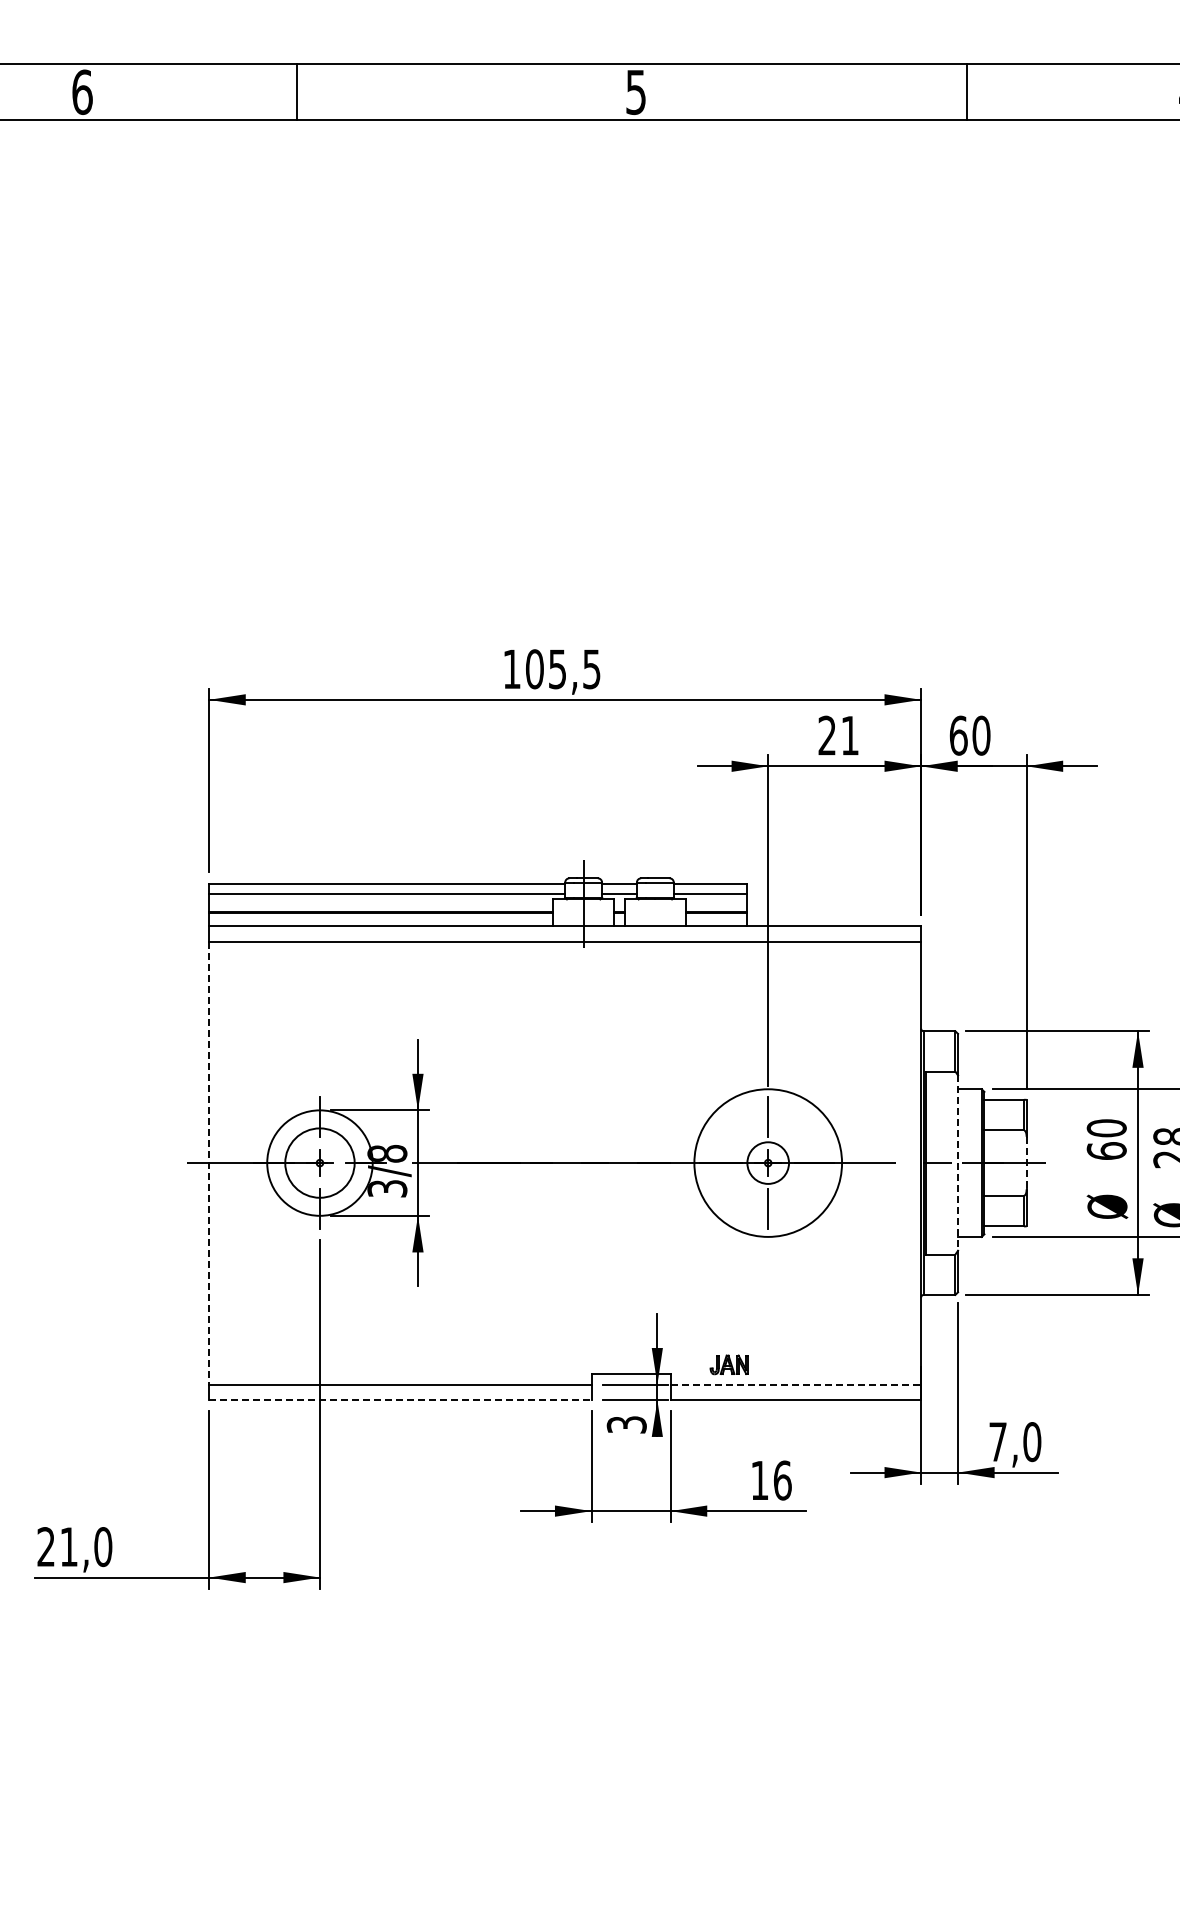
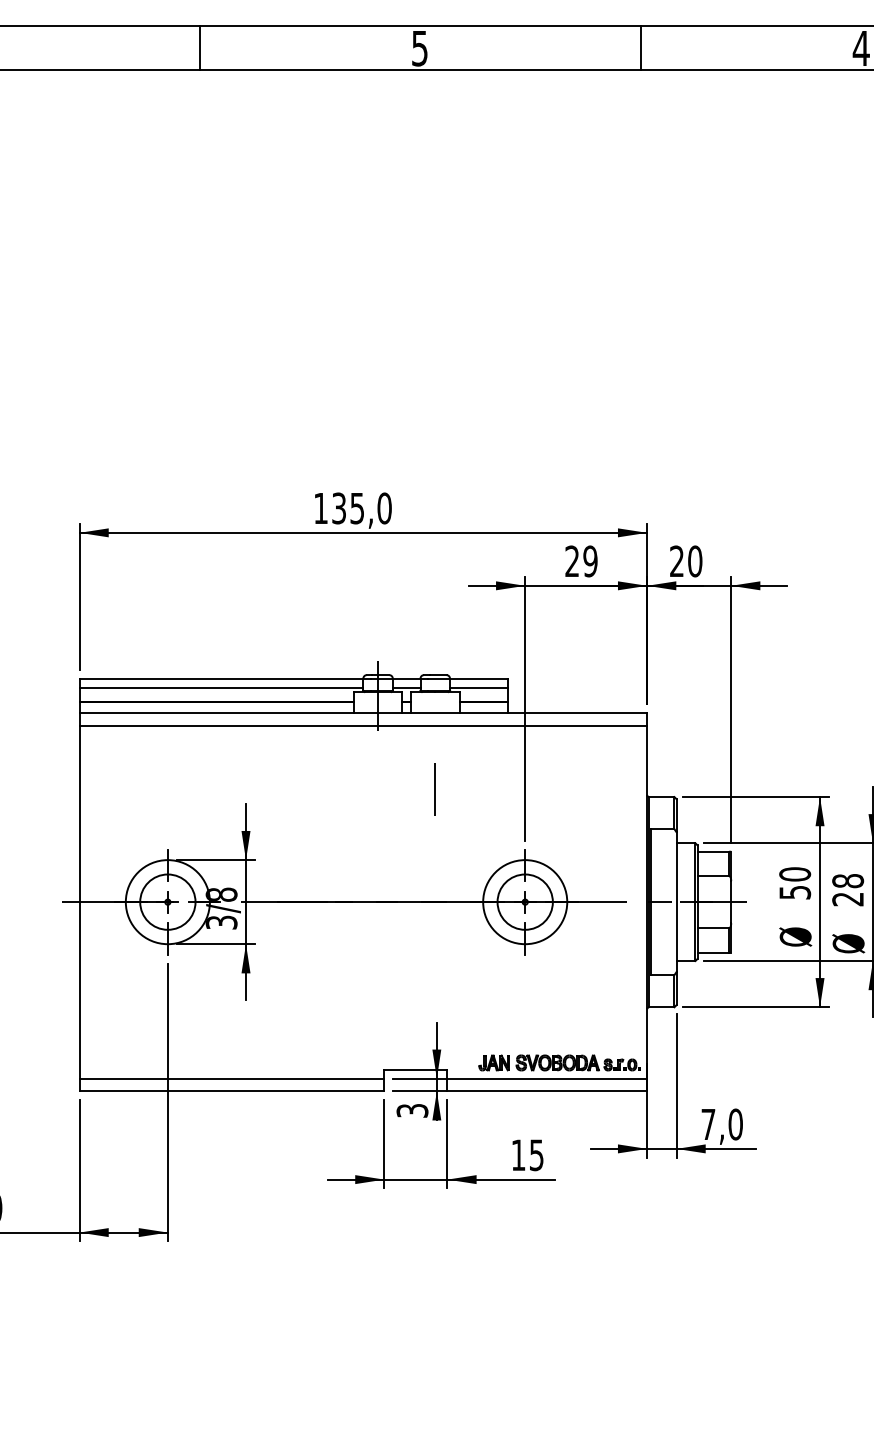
line: (296, 91) -> (199, 47), moved
line: (966, 91) -> (641, 47), moved
text: (563, 669) -> (362, 508), 105,5 -> 135,0
text: (850, 735) -> (590, 561), 21 -> 29
text: (958, 735) -> (676, 561), 60 -> 20
line: (655, 1021) -> (435, 789), added
text: (1106, 1150) -> (794, 892), 60 -> 50
circle: (767, 1162) -> (524, 901), size x0.71
circle: (767, 1162) -> (524, 901), size x1.67
line: (209, 1163) -> (79, 902), dashed -> solid
line: (958, 1163) -> (676, 902), dashed -> solid
line: (1026, 1163) -> (731, 902), dashed -> solid
part: (834, 1364) -> (578, 1062), added
line: (796, 1384) -> (547, 1078), dashed -> solid
line: (400, 1400) -> (232, 1091), dashed -> solid
text: (782, 1480) -> (536, 1155), 16 -> 15

